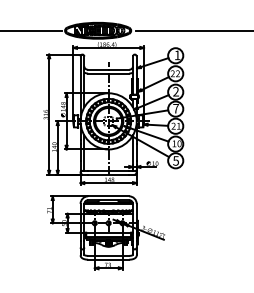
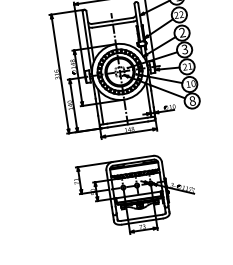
text: (176, 108) -> (185, 49), 7 -> 3
text: (176, 160) -> (192, 100), 5 -> 8
part: (106, 232) -> (136, 195), moved

